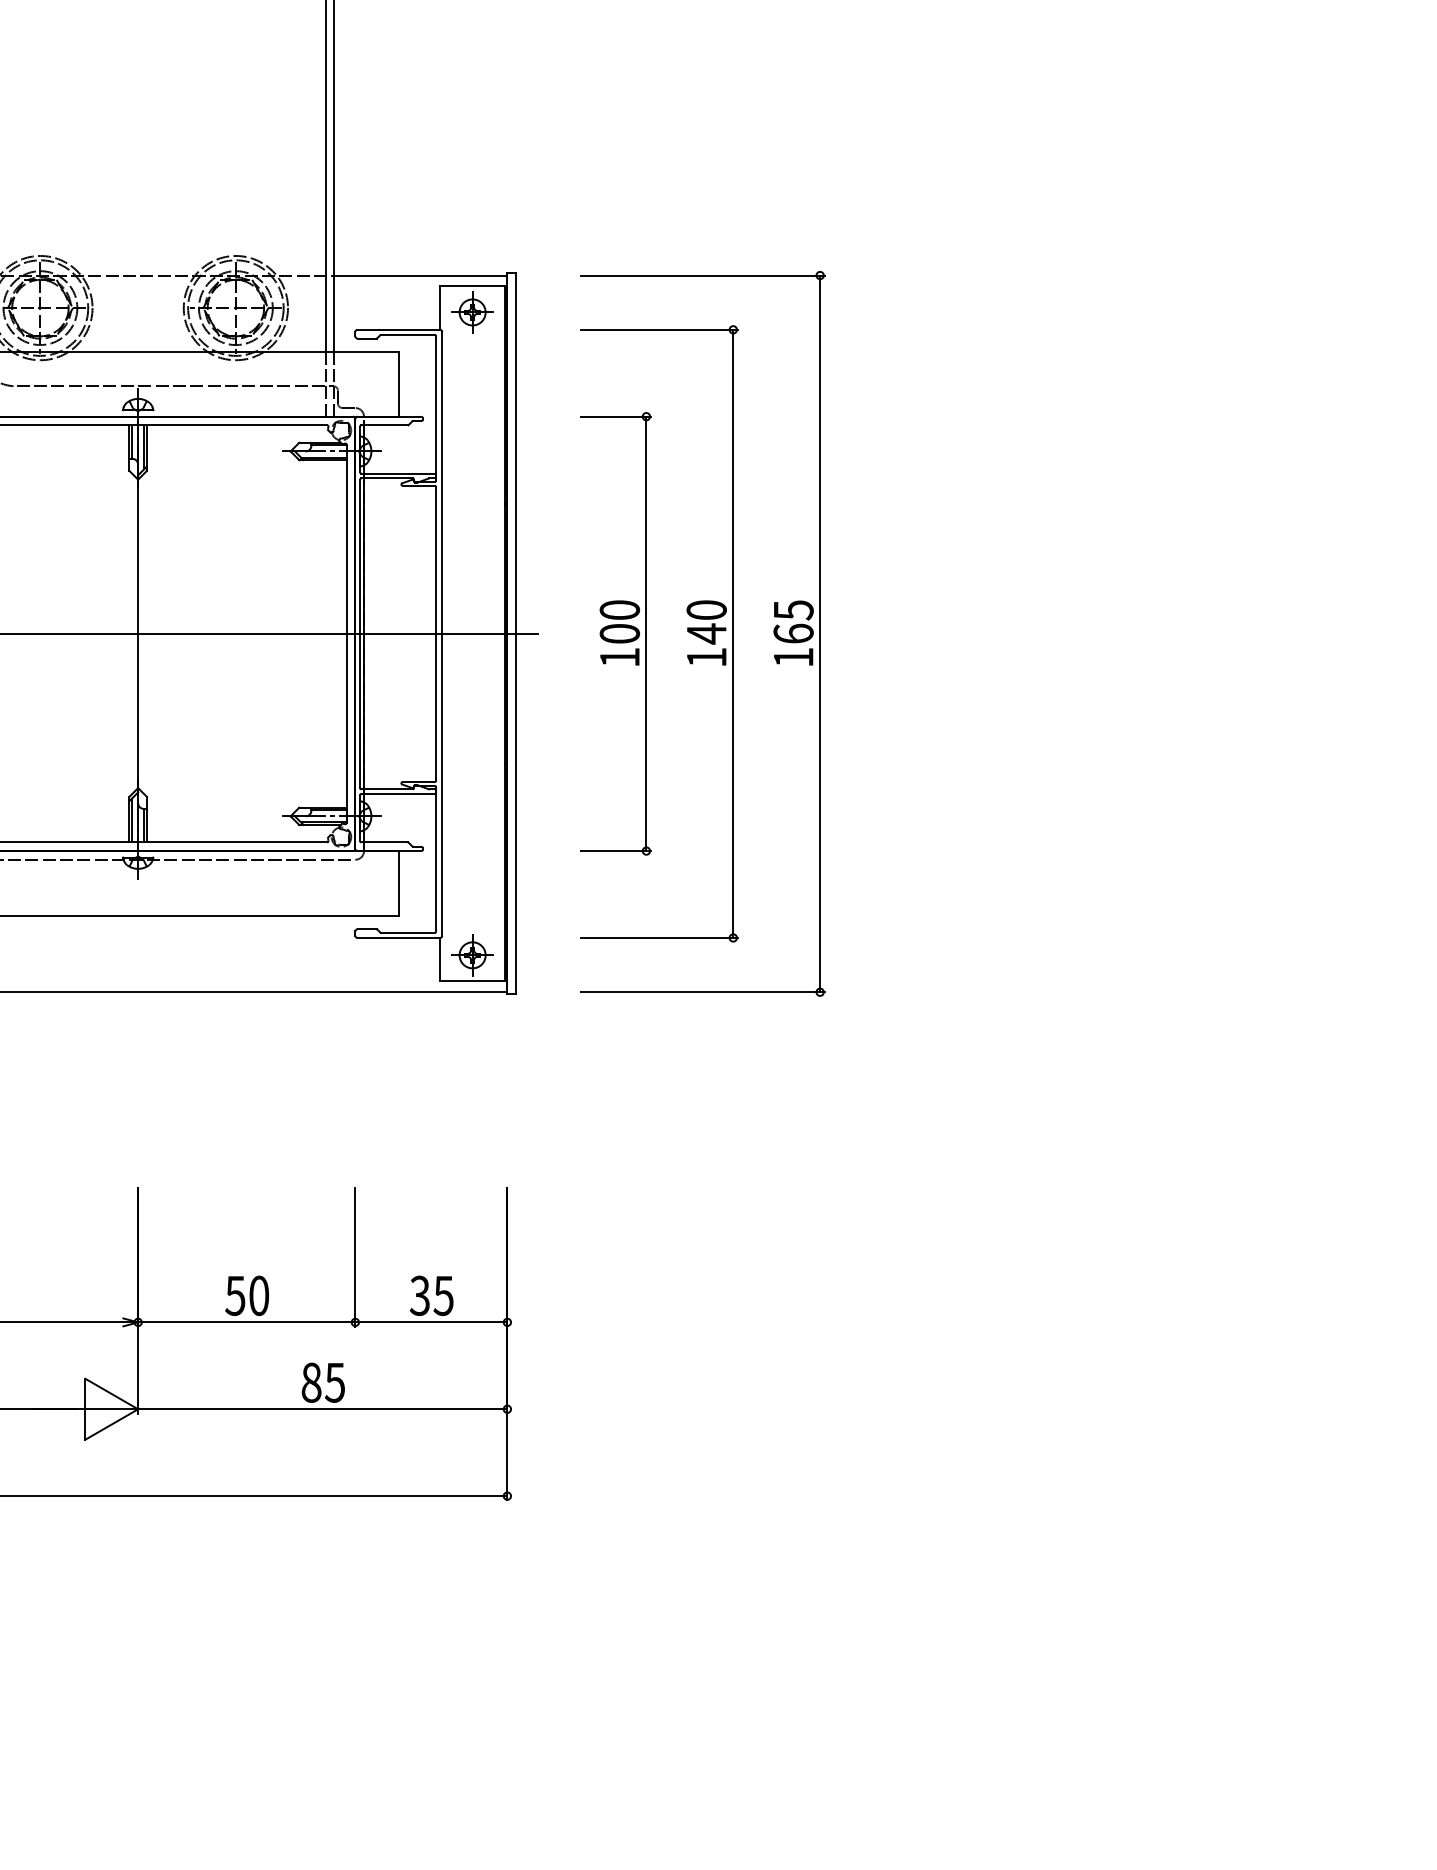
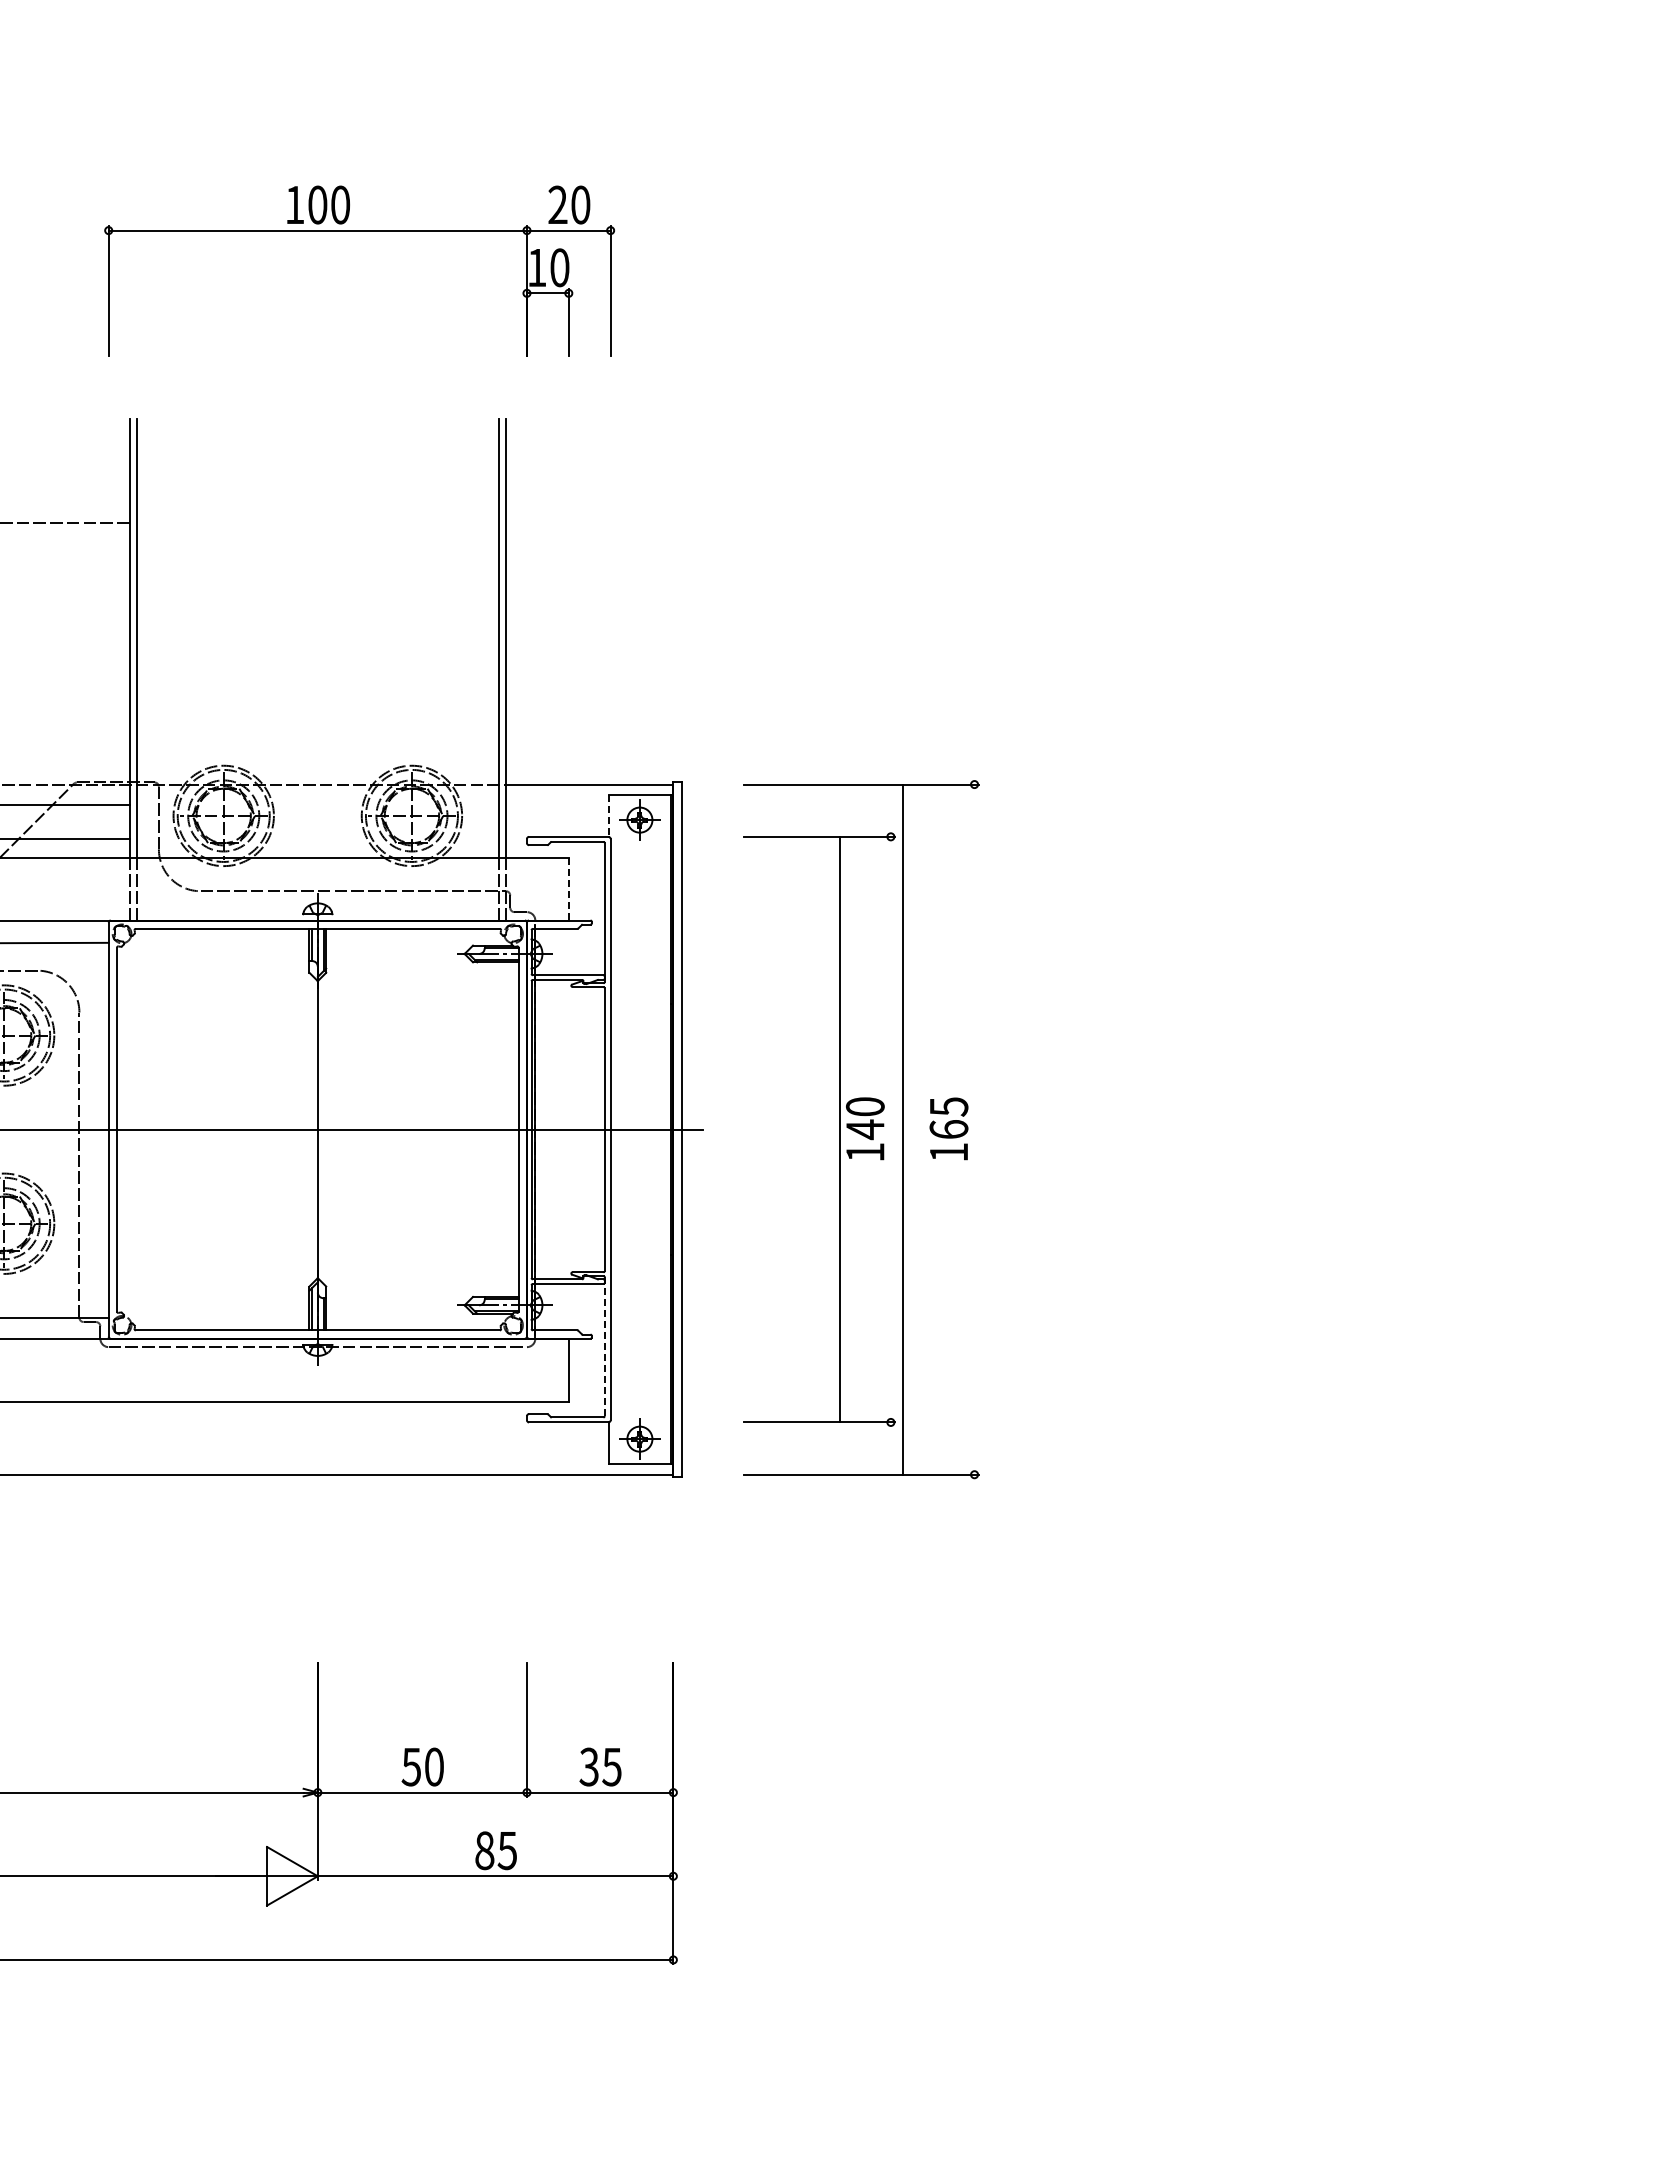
line: (440, 307) -> (608, 815), solid -> dashed
line: (398, 384) -> (568, 889), solid -> dashed
part: (615, 633) -> (777, 1129), removed
line: (732, 633) -> (839, 1129), moved
line: (820, 633) -> (902, 1129), moved
line: (435, 859) -> (604, 1346), solid -> dashed

